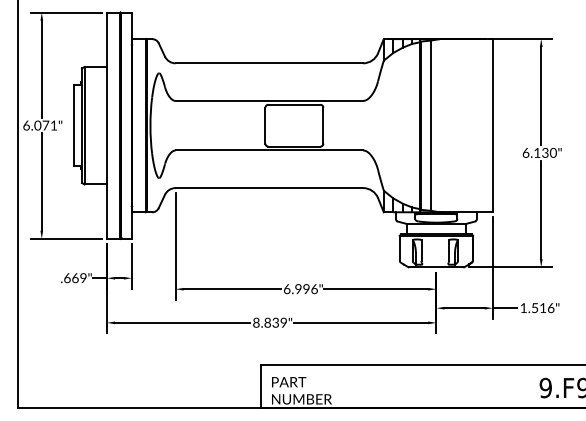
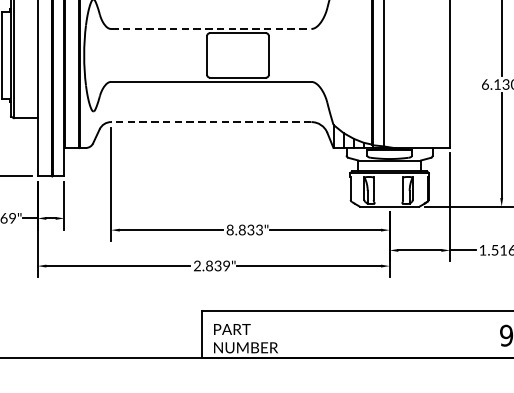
line: (269, 100) -> (211, 28), solid -> dashed
line: (269, 188) -> (211, 122), solid -> dashed
text: (300, 289) -> (244, 230), 6.996" -> 8.833"
text: (256, 322) -> (197, 265), 8.839" -> 2.839"

